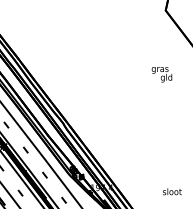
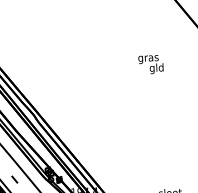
text: (161, 74) -> (150, 64), moved

